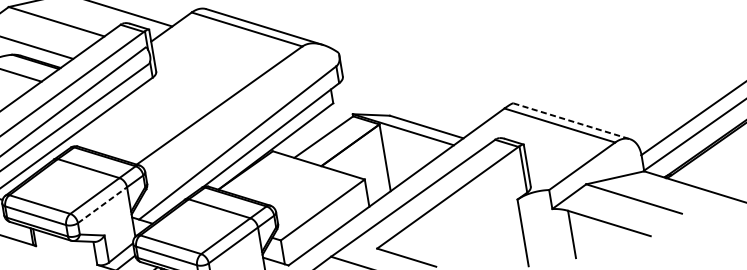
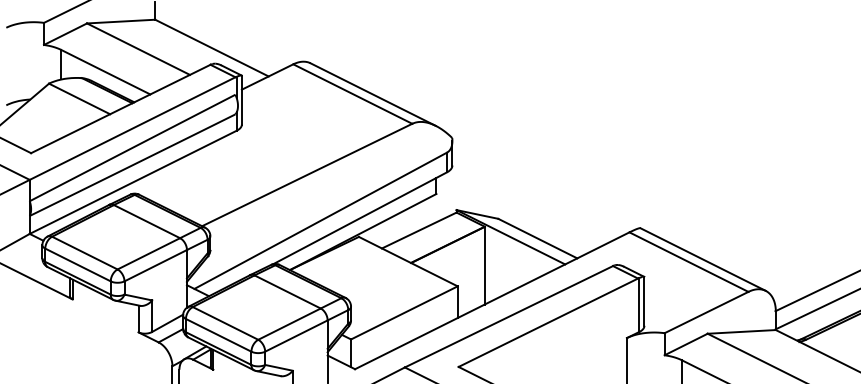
line: (571, 121) -> (703, 259), dashed -> solid
line: (102, 205) -> (155, 265), dashed -> solid

